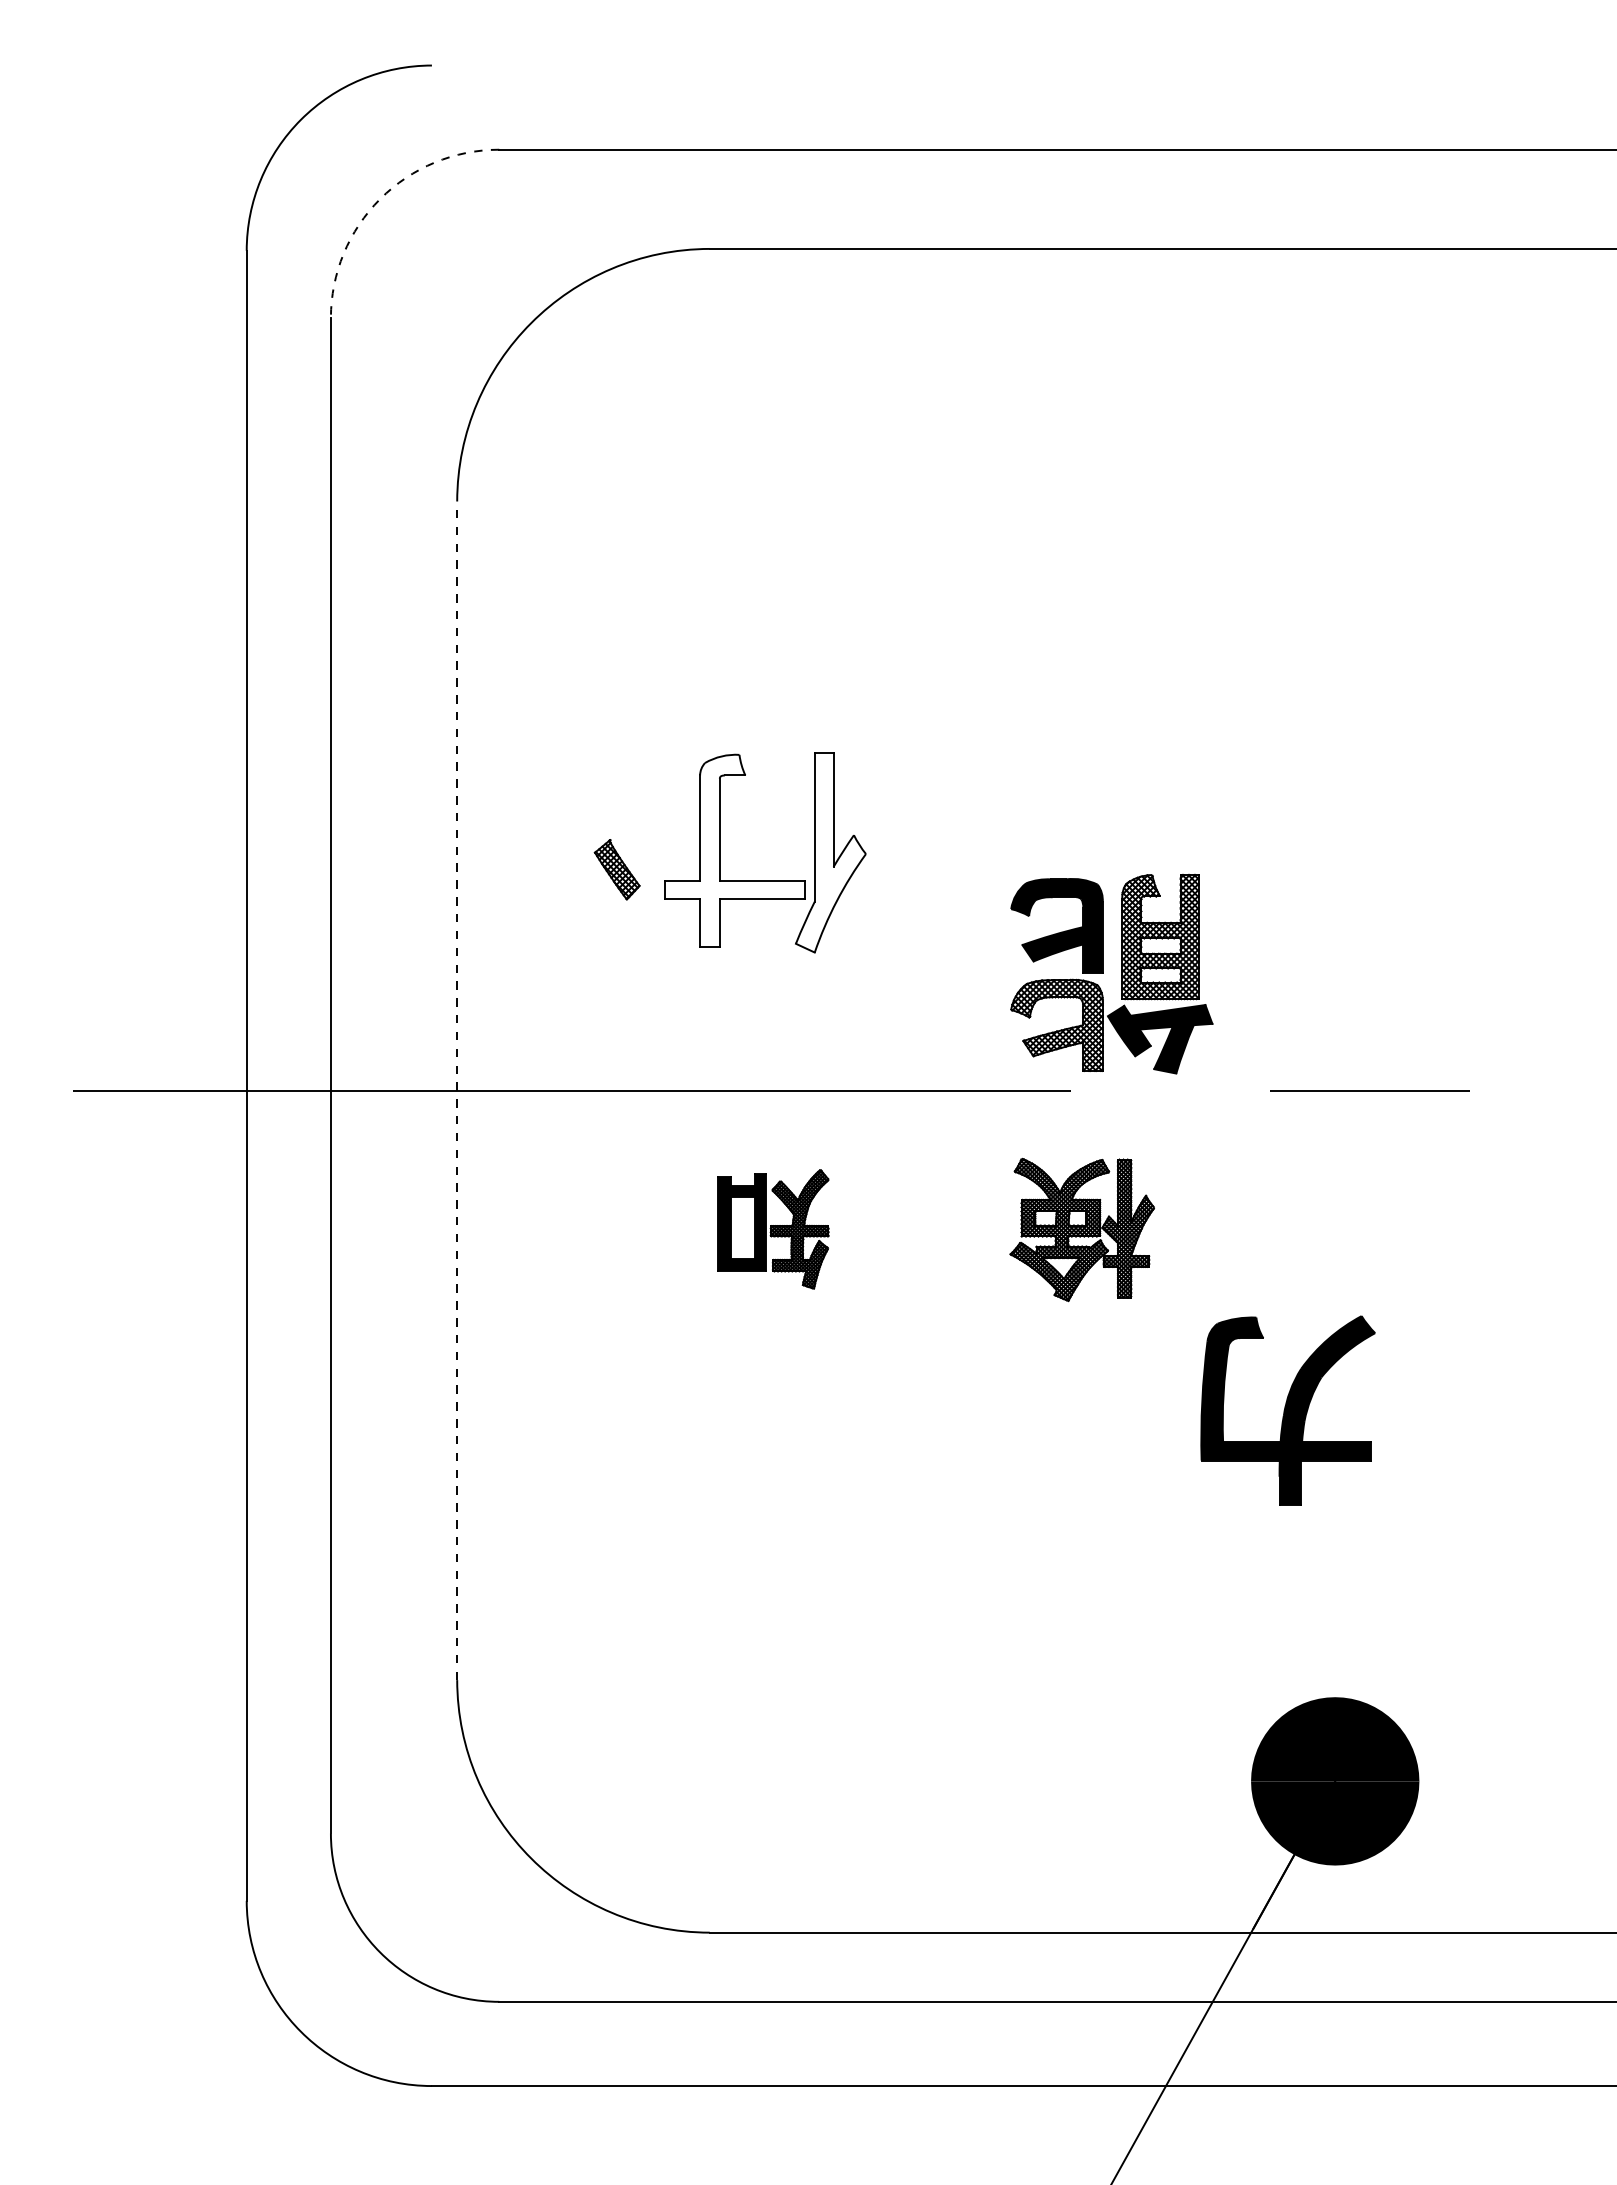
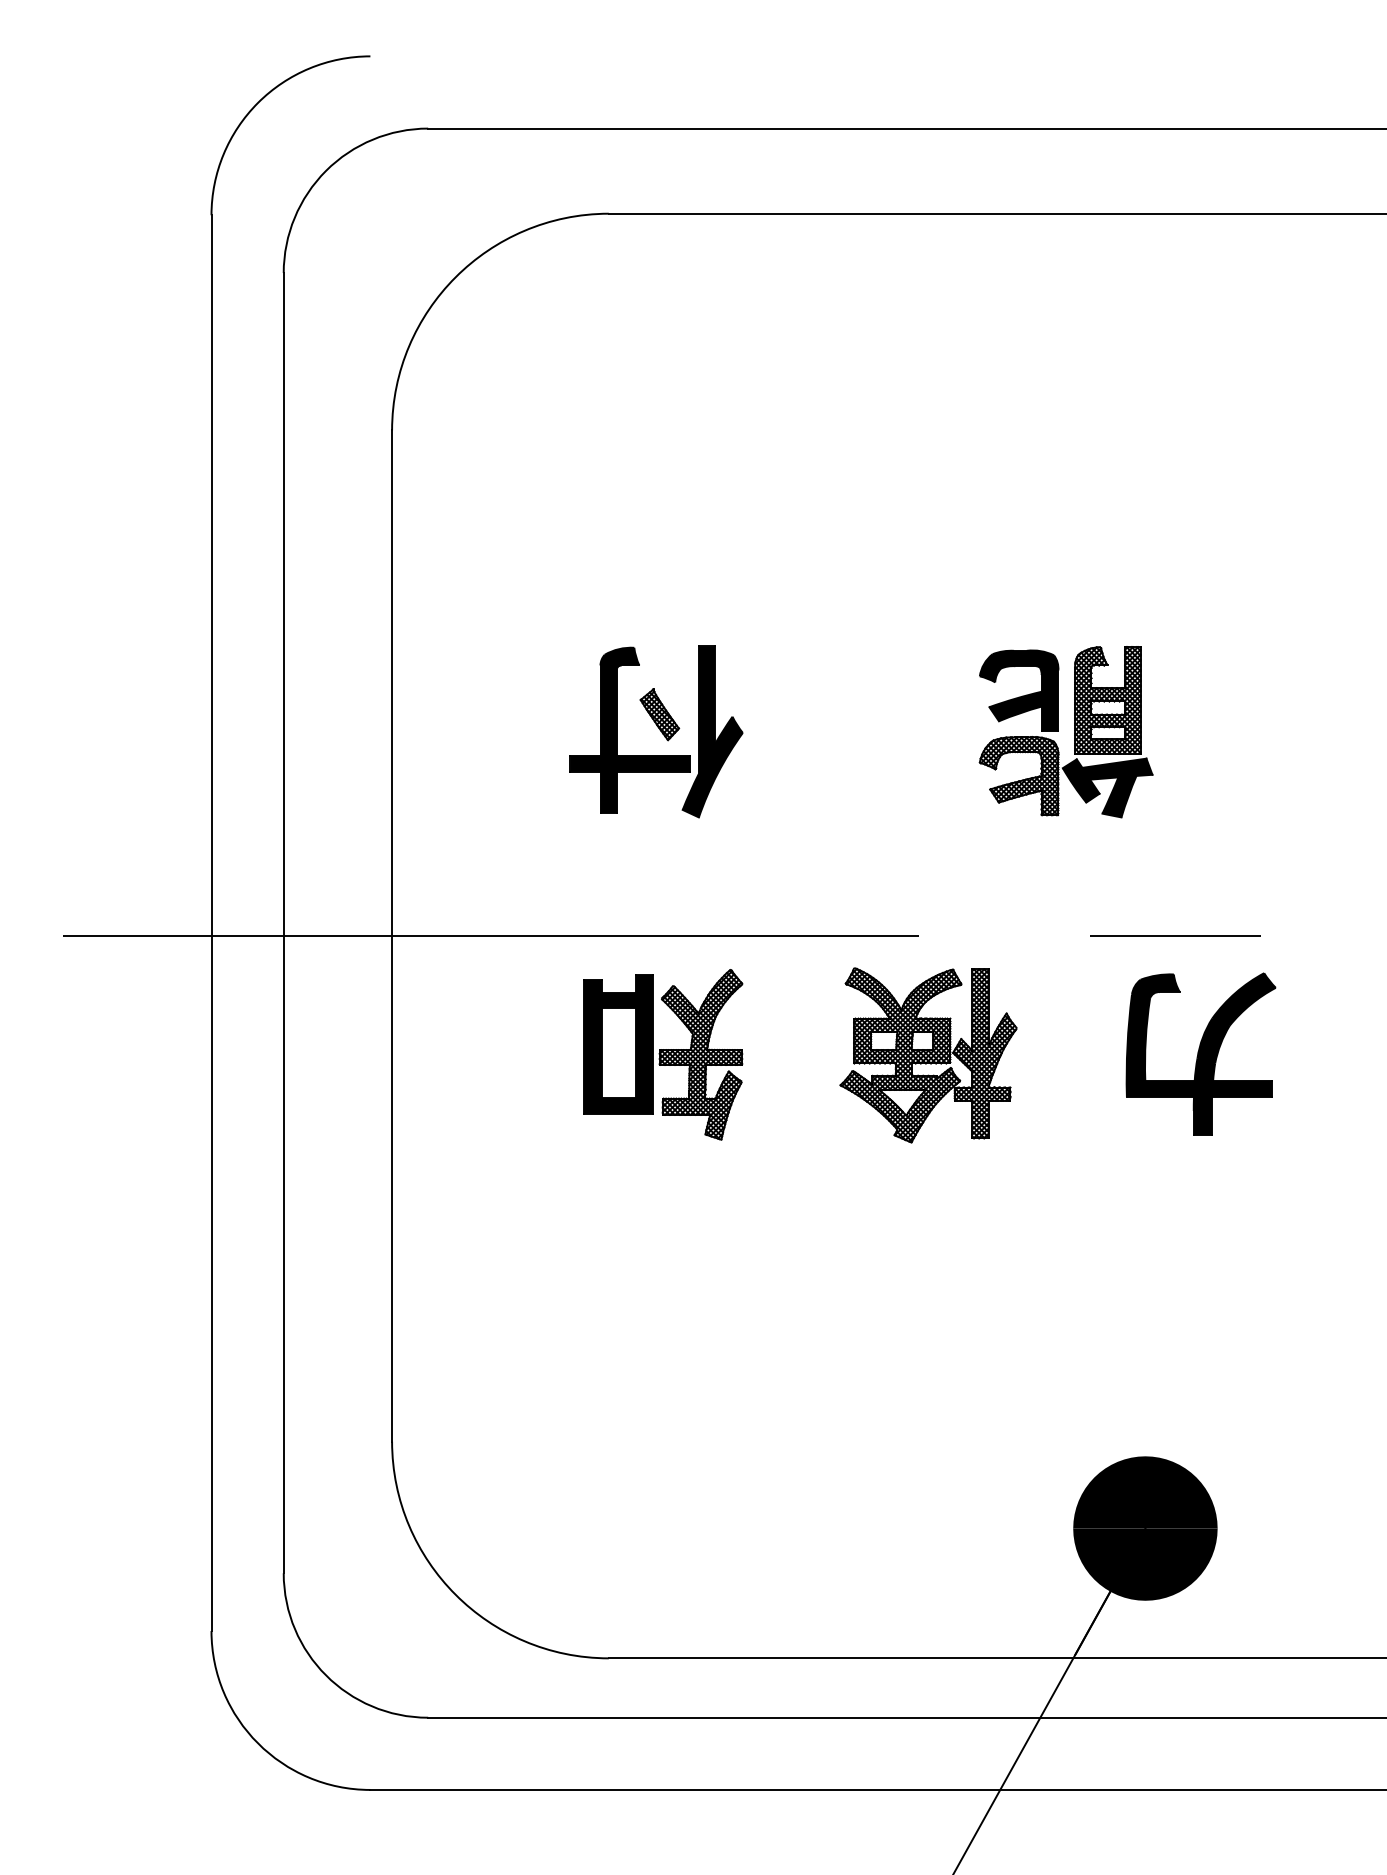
arc: (380, 199) -> (326, 171), dashed -> solid
fill: (734, 850) -> (630, 729), added
fill: (830, 852) -> (712, 731), added
part: (616, 869) -> (659, 714), moved
part: (1103, 973) -> (1059, 731), moved
line: (457, 1090) -> (392, 935), dashed -> solid
part: (773, 1229) -> (663, 1055), size x1.67
part: (1081, 1229) -> (927, 1055), size x1.43
part: (1287, 1410) -> (1200, 1054), moved

